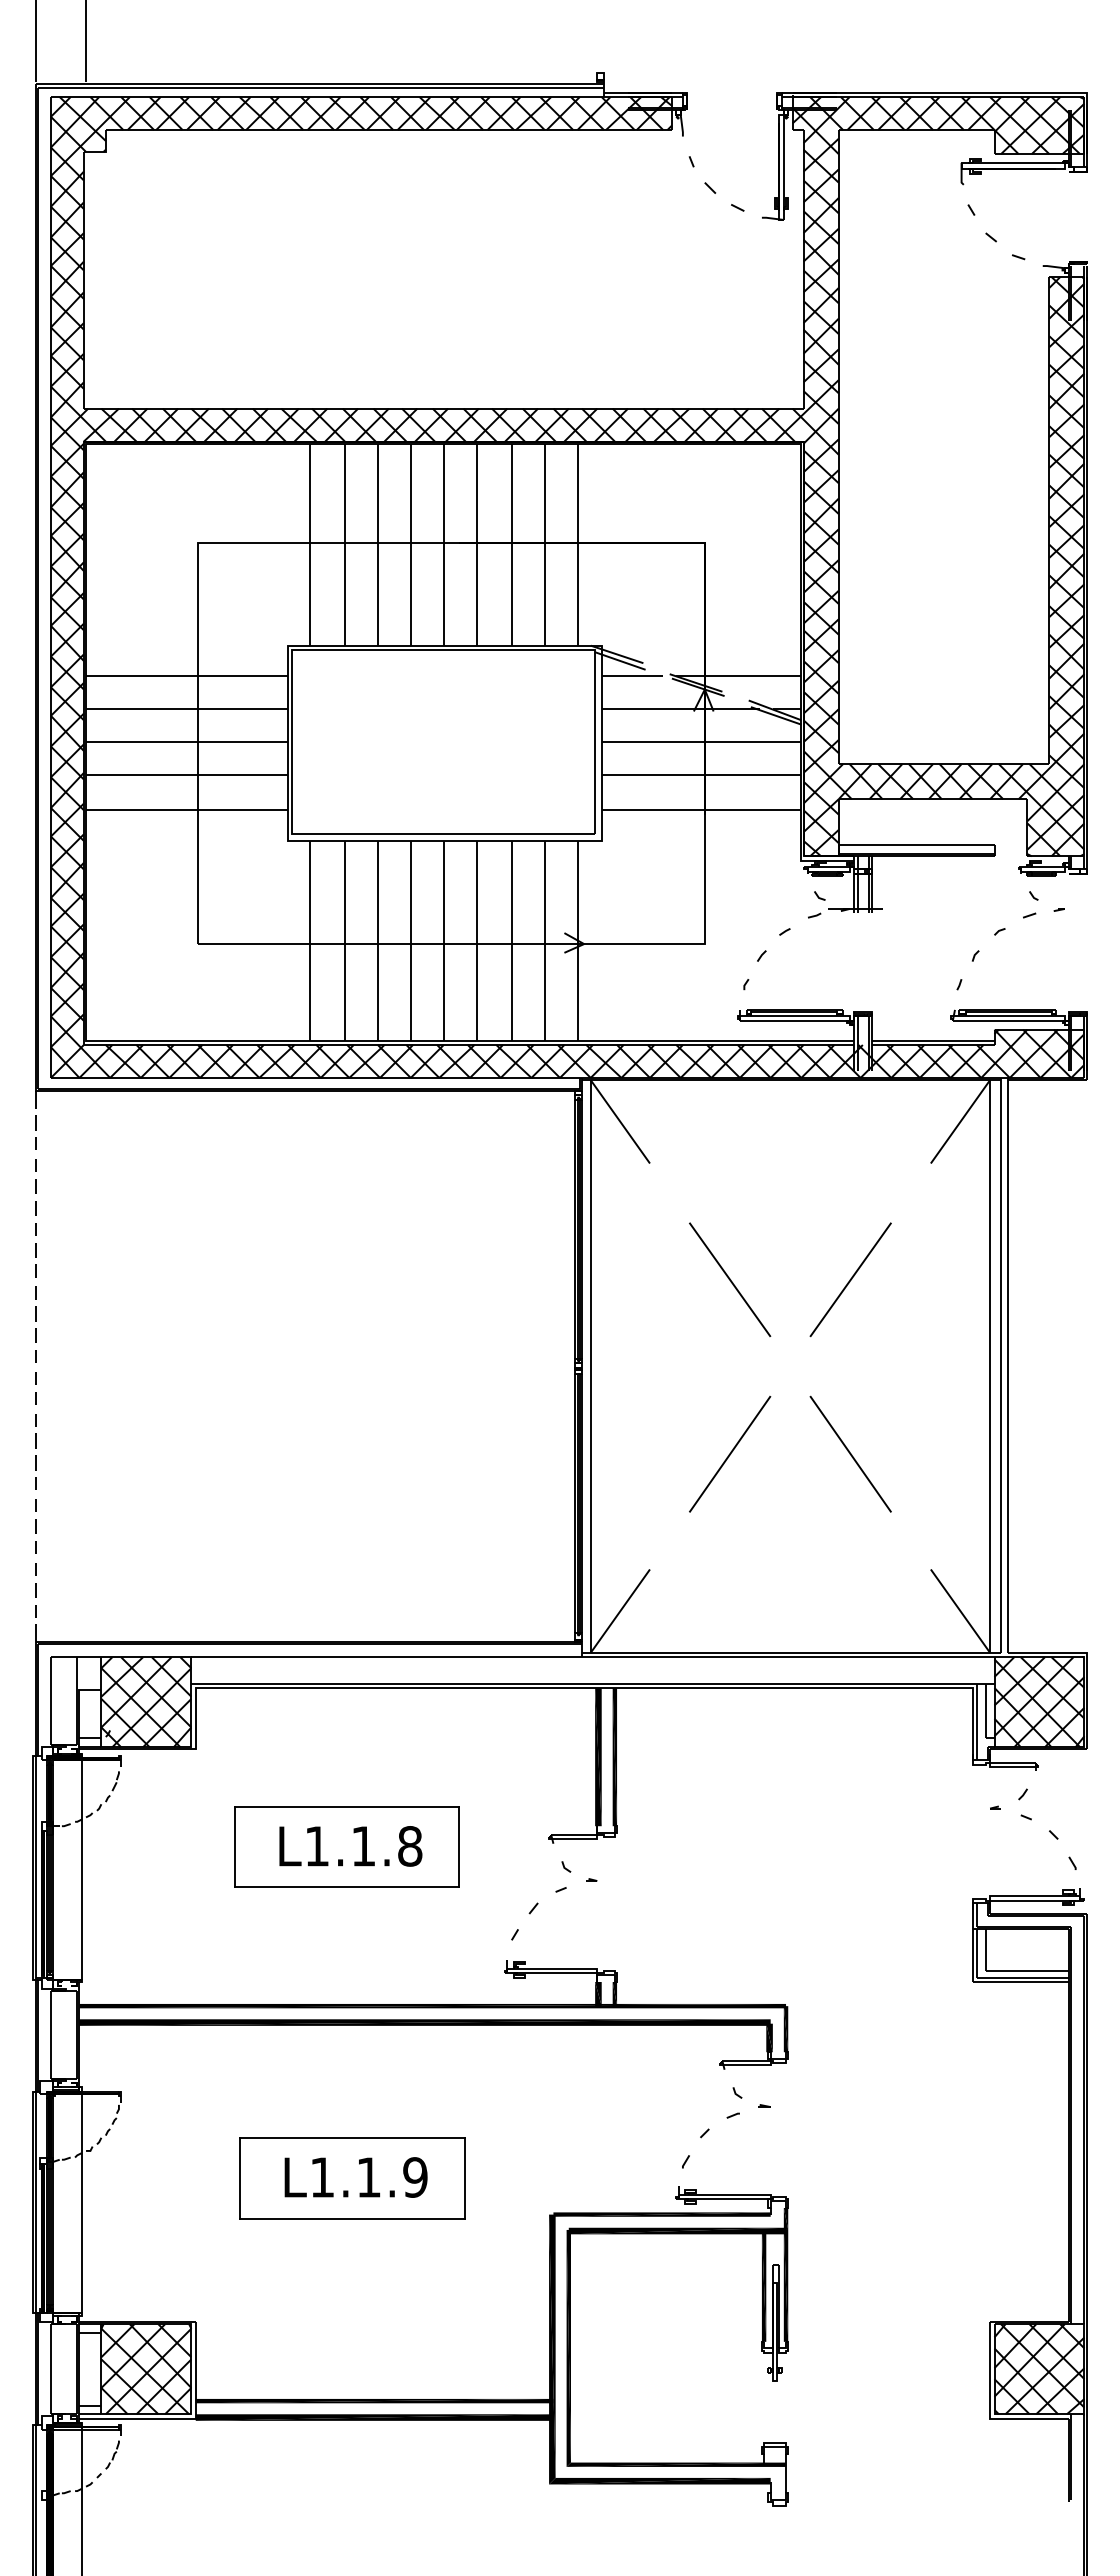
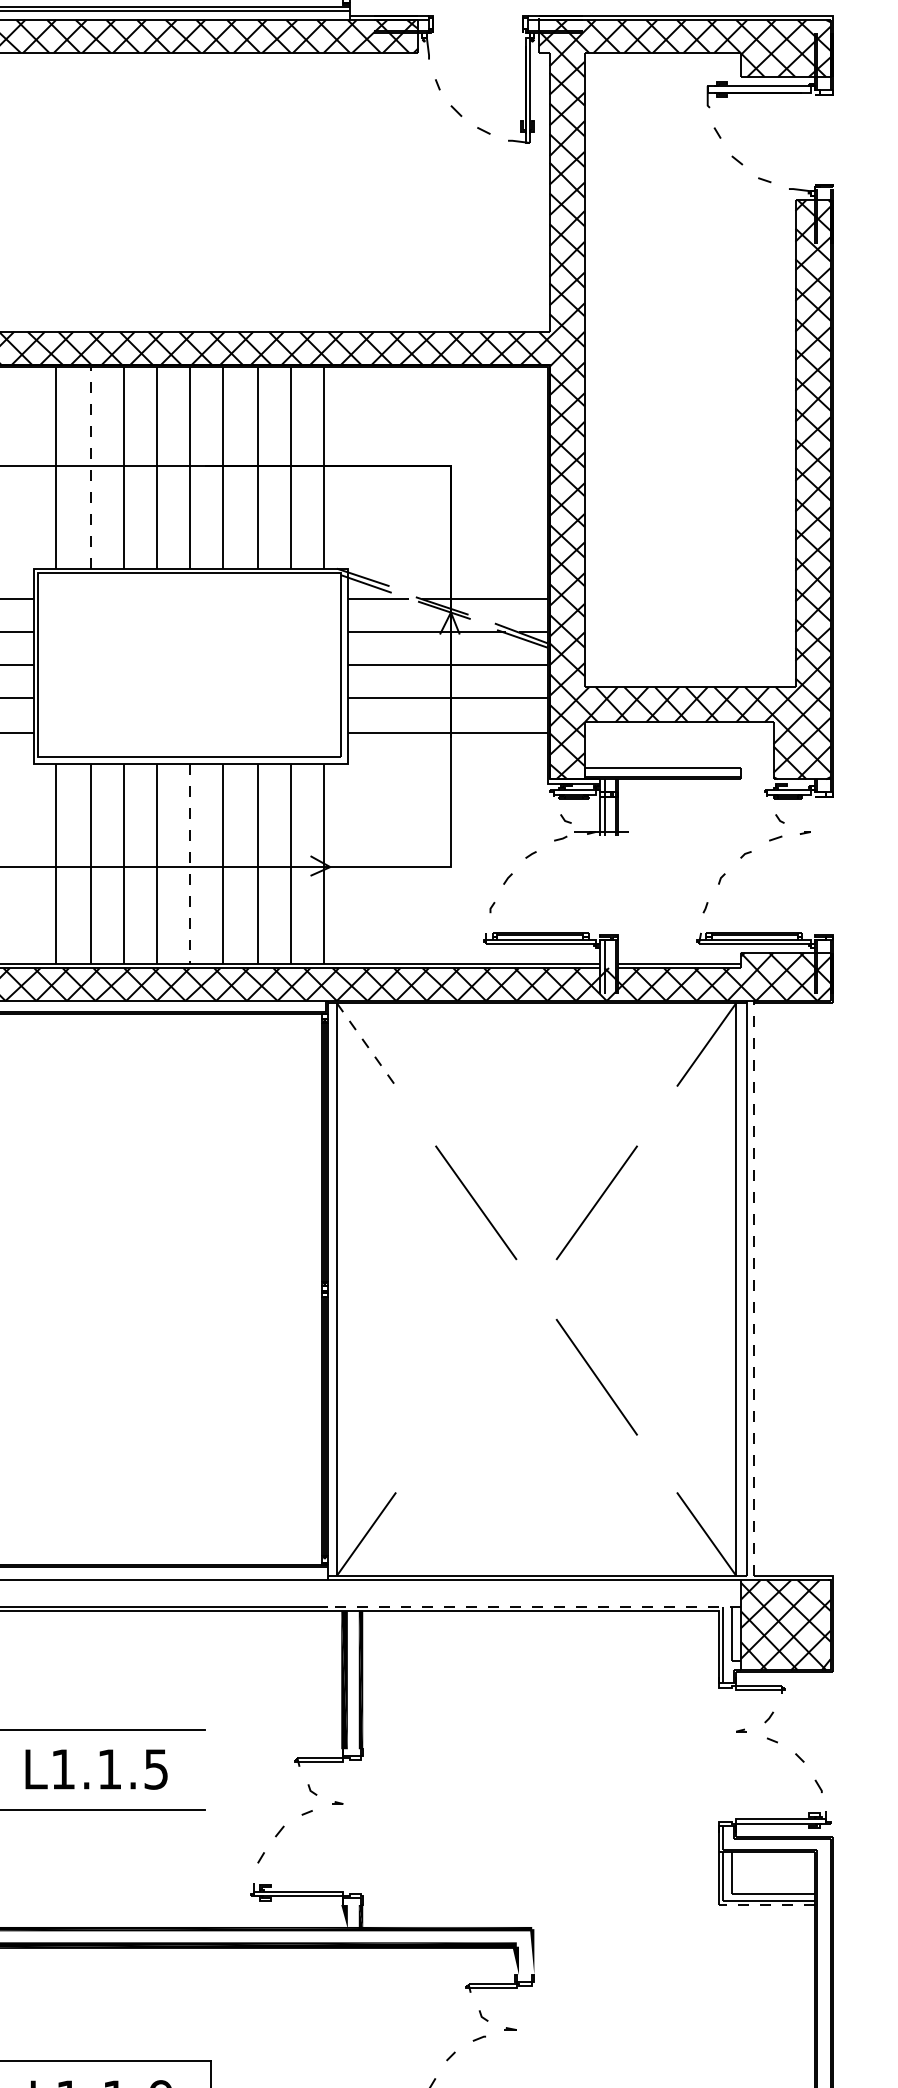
line: (344, 544) -> (90, 467), solid -> dashed
line: (443, 940) -> (189, 863), solid -> dashed
line: (620, 1122) -> (366, 1045), solid -> dashed
line: (1007, 1364) -> (753, 1287), solid -> dashed
line: (730, 1454) -> (476, 1377), removed
line: (787, 1683) -> (533, 1606), solid -> dashed
text: (410, 1846) -> (156, 1769), L1.1.8 -> L1.1.5
line: (459, 1847) -> (205, 1770), removed
line: (1020, 1982) -> (766, 1905), solid -> dashed
fill: (598, 1994) -> (344, 1917), removed
fill: (785, 2029) -> (531, 1952), removed
fill: (769, 2037) -> (515, 1960), removed

